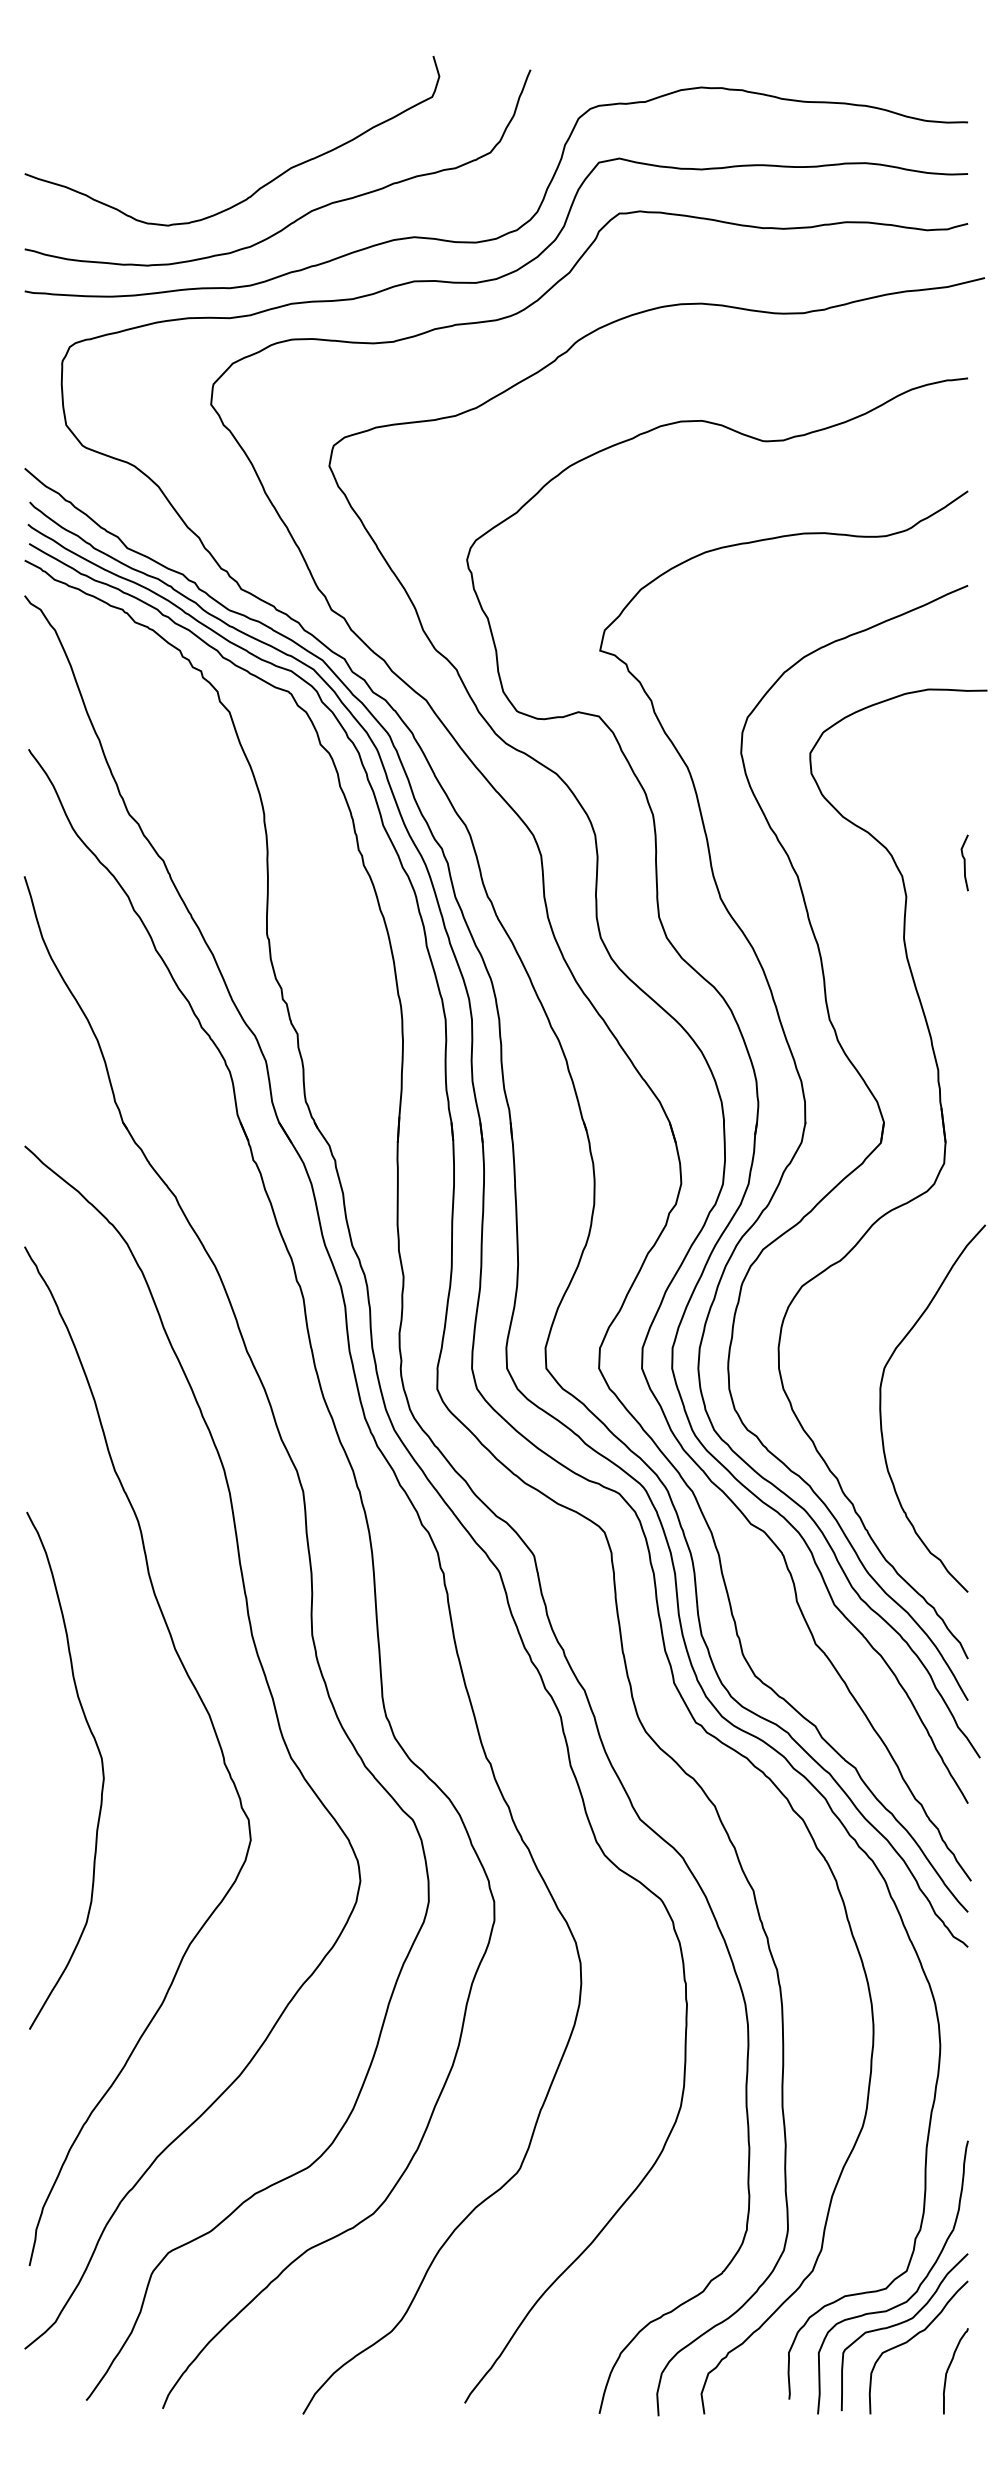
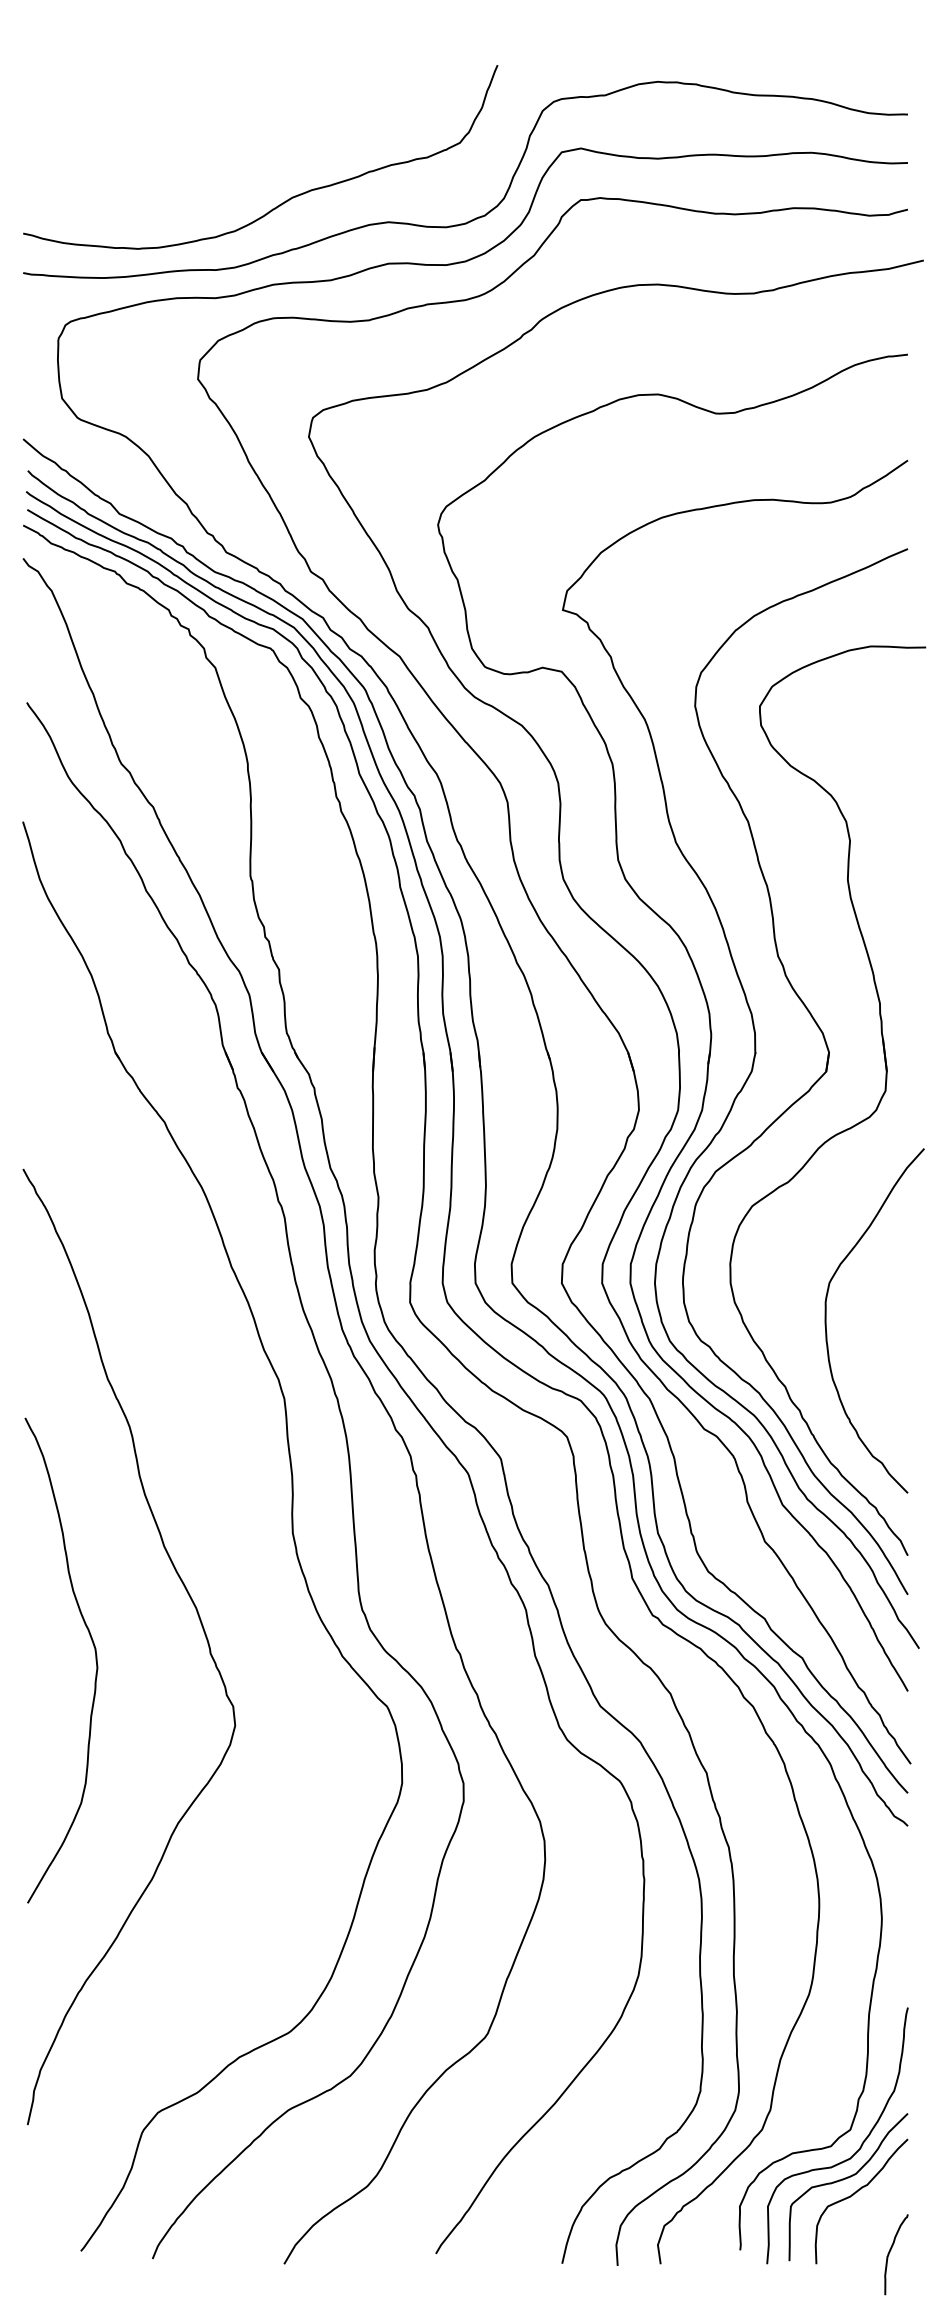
curve: (259, 187) -> (243, 175), removed
curve: (964, 862) -> (904, 808), removed
curve: (278, 1727) -> (261, 1619), removed
curve: (949, 2368) -> (890, 2252), moved

